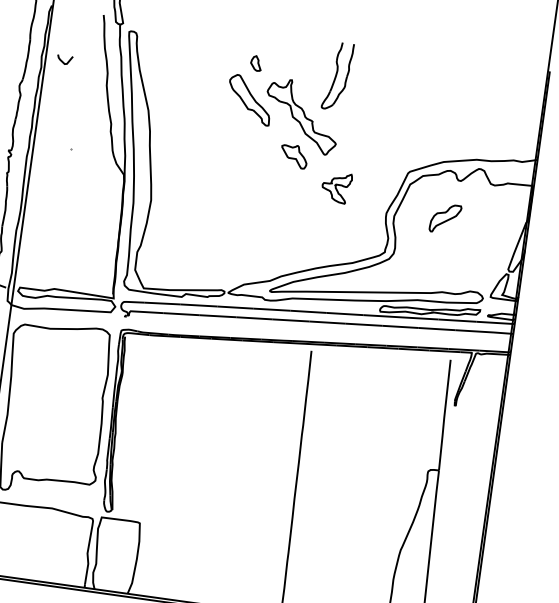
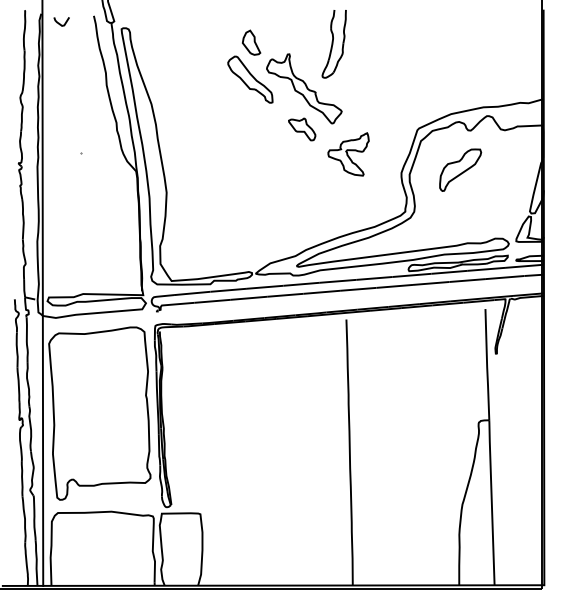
curve: (62, 60) -> (59, 22), moved
part: (256, 63) -> (251, 42), size x1.67
part: (336, 187) -> (348, 154), size x1.43
part: (445, 218) -> (460, 169), size x1.43

